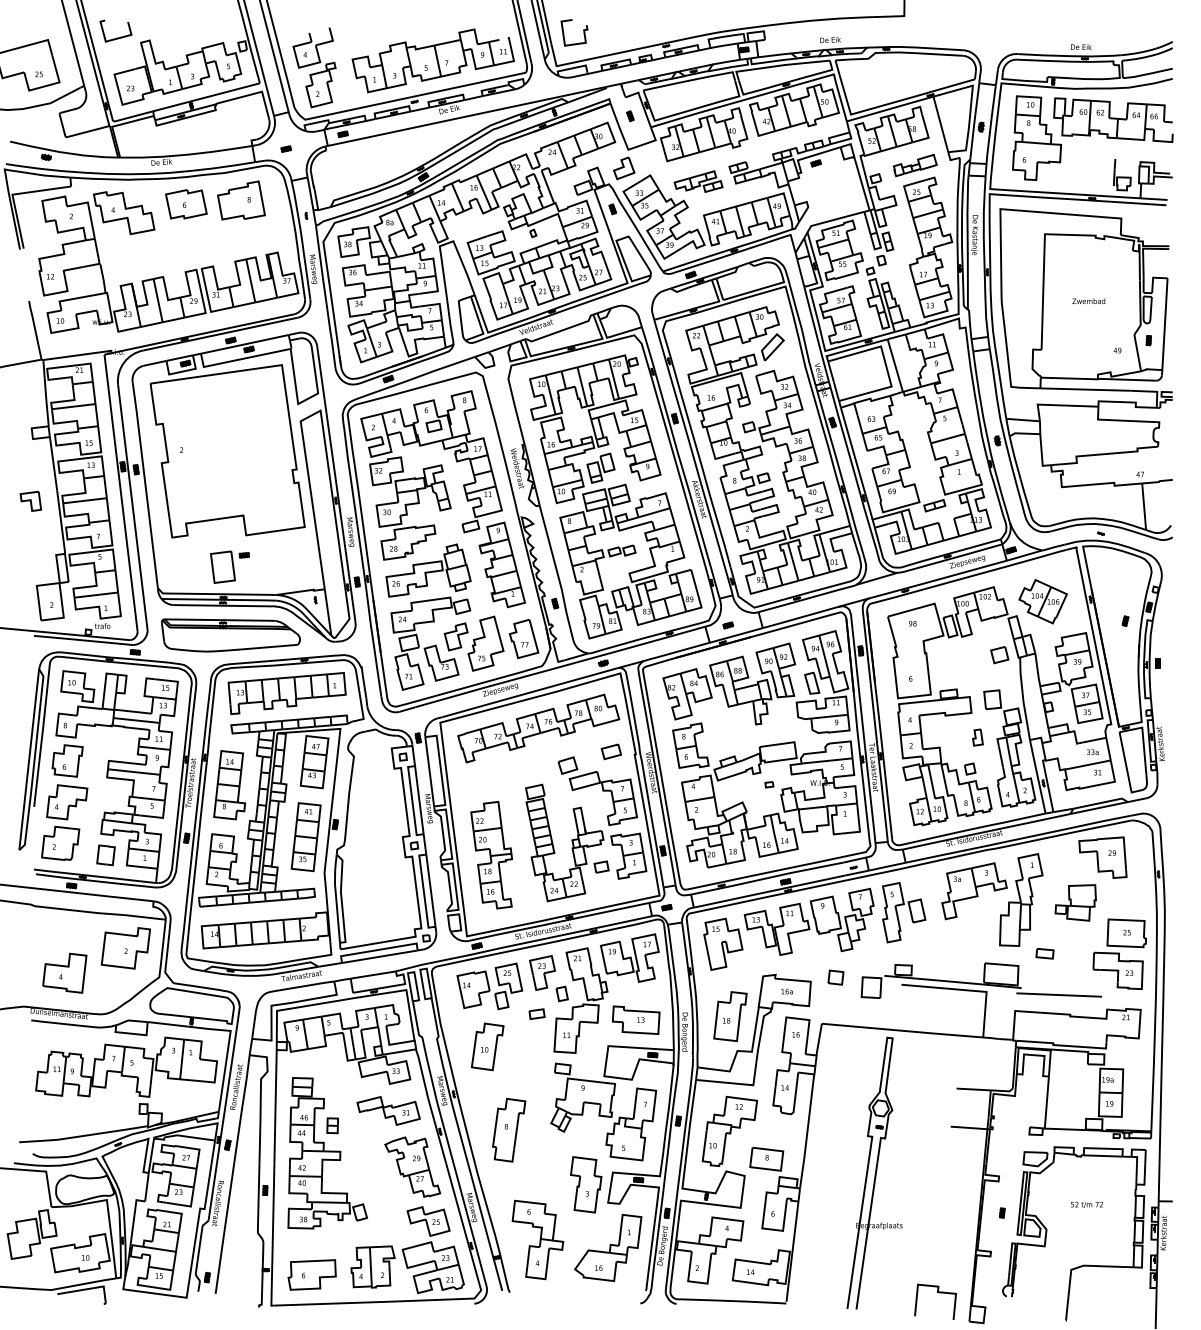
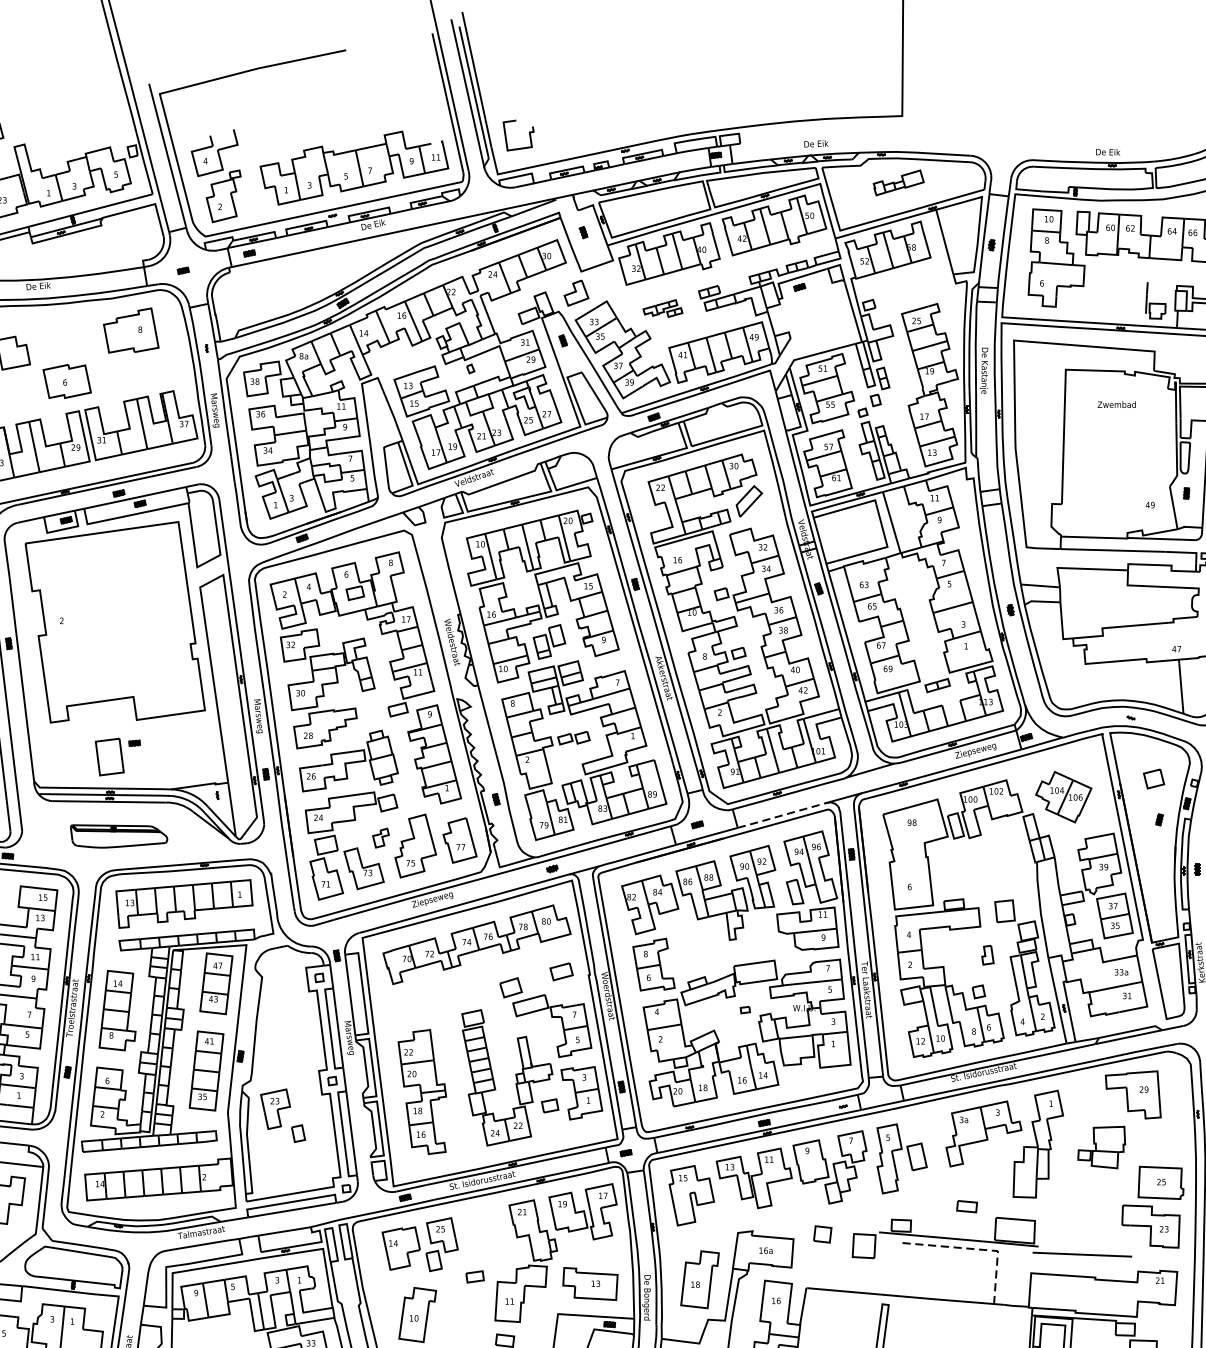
part: (915, 165) -> (898, 182), moved
part: (698, 181) -> (662, 308), size x0.7
part: (186, 204) -> (67, 381), moved
text: (1088, 301) -> (1116, 404), moved
line: (800, 617) -> (781, 815), solid -> dashed
part: (230, 635) -> (118, 836), size x0.6
part: (455, 636) -> (380, 837), size x0.6
part: (999, 655) -> (1153, 779), moved
part: (1044, 953) -> (966, 1206), moved
part: (548, 978) -> (282, 1115), moved
line: (966, 990) -> (974, 1249), solid -> dashed

